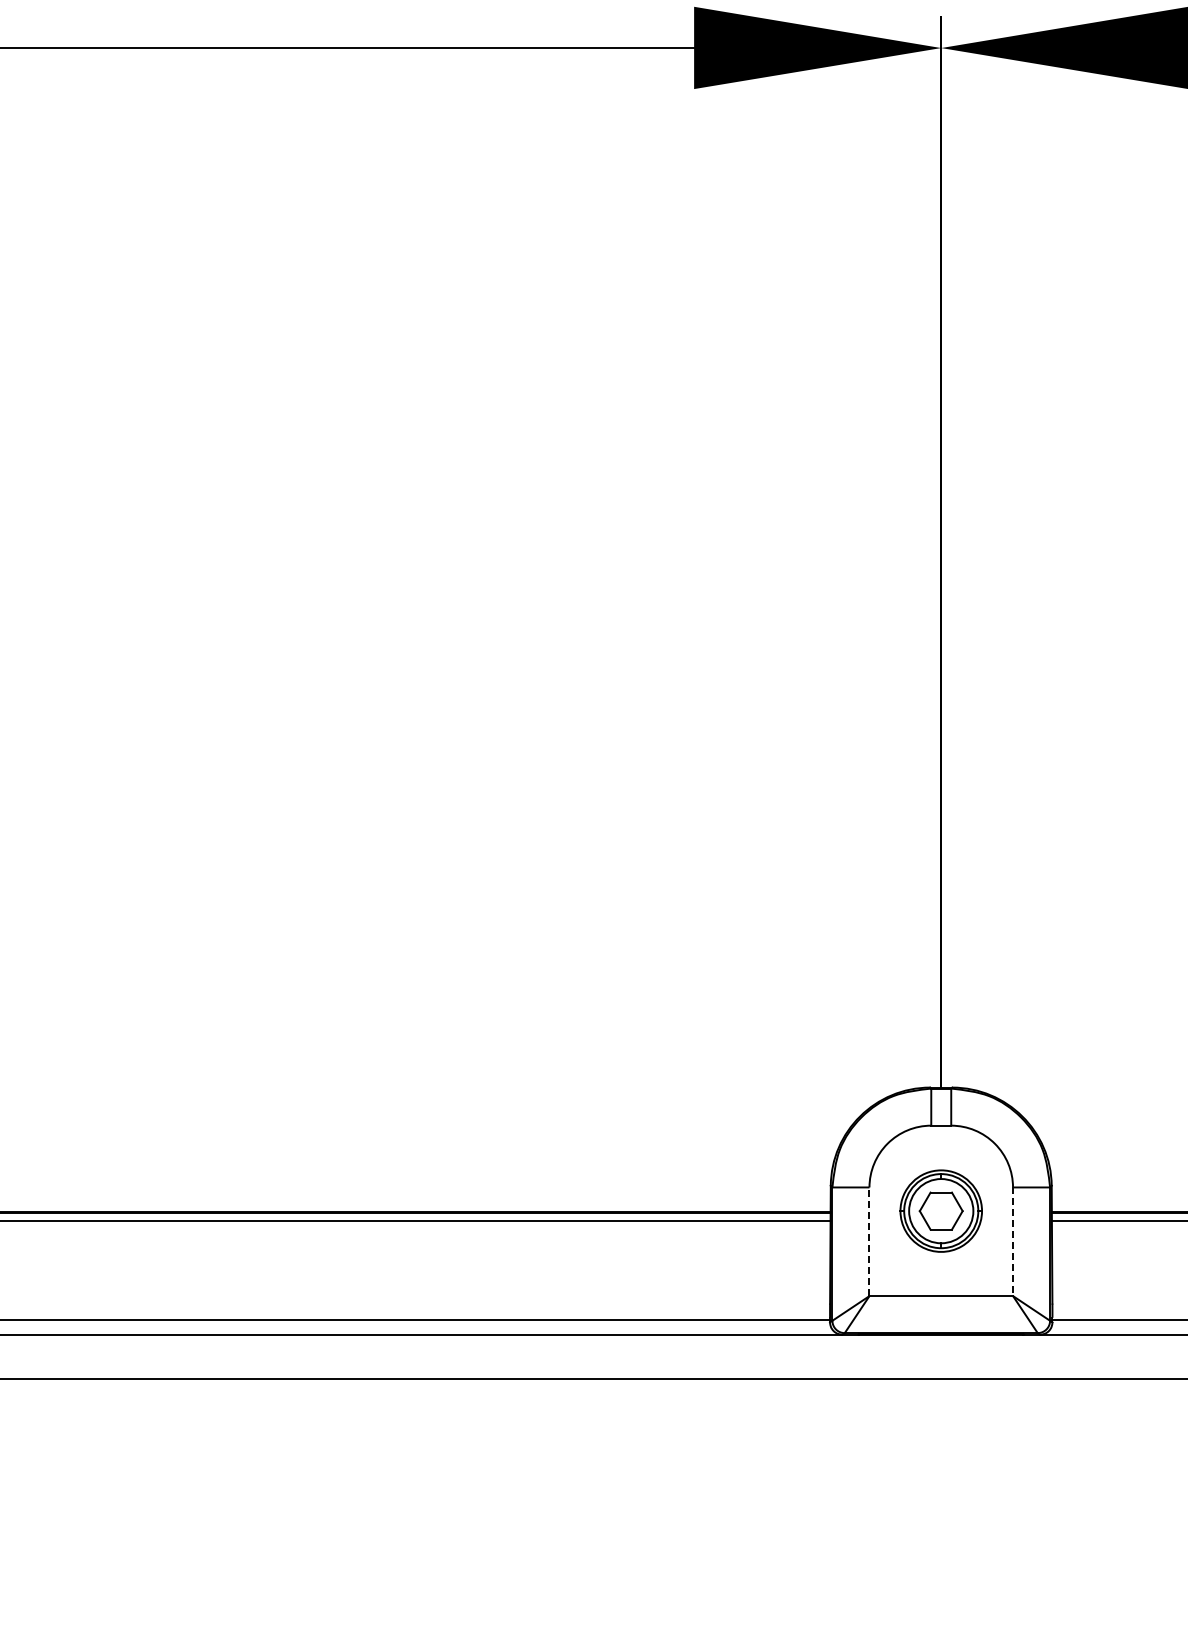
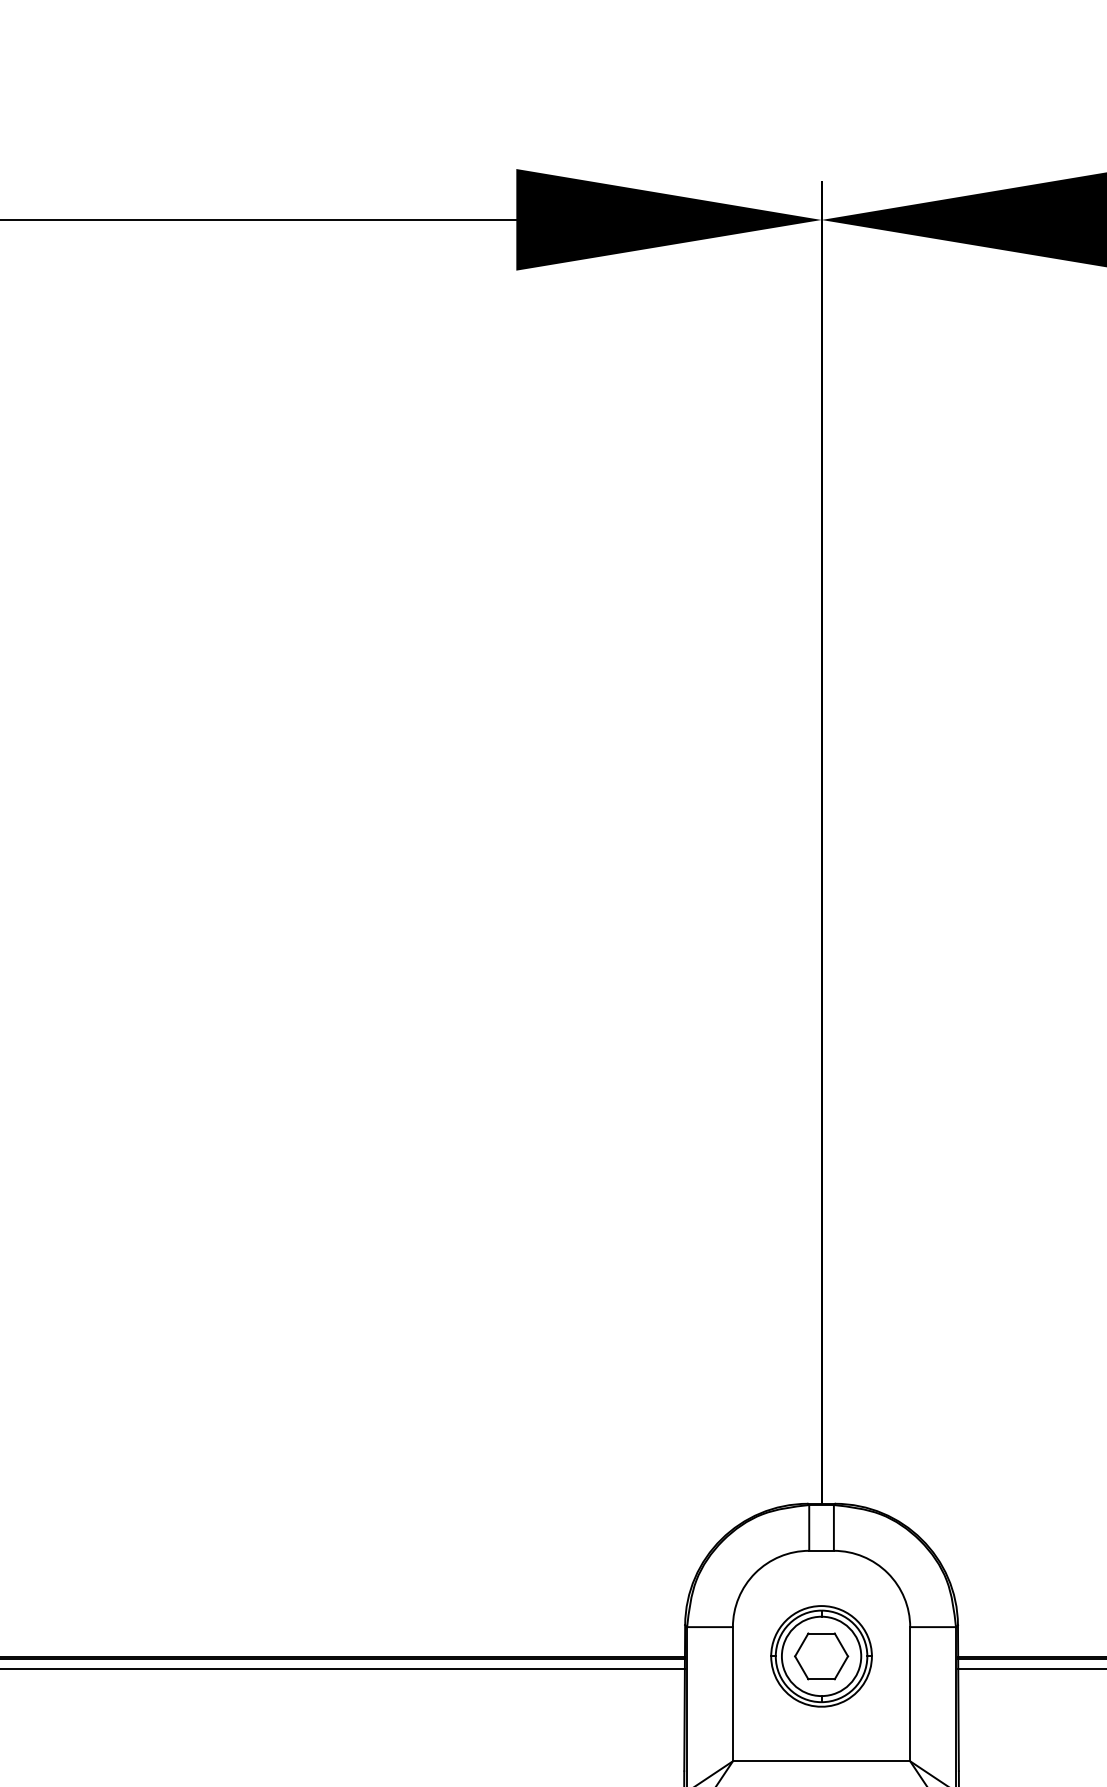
line: (869, 1241) -> (732, 1693), dashed -> solid
line: (1013, 1242) -> (910, 1695), dashed -> solid

